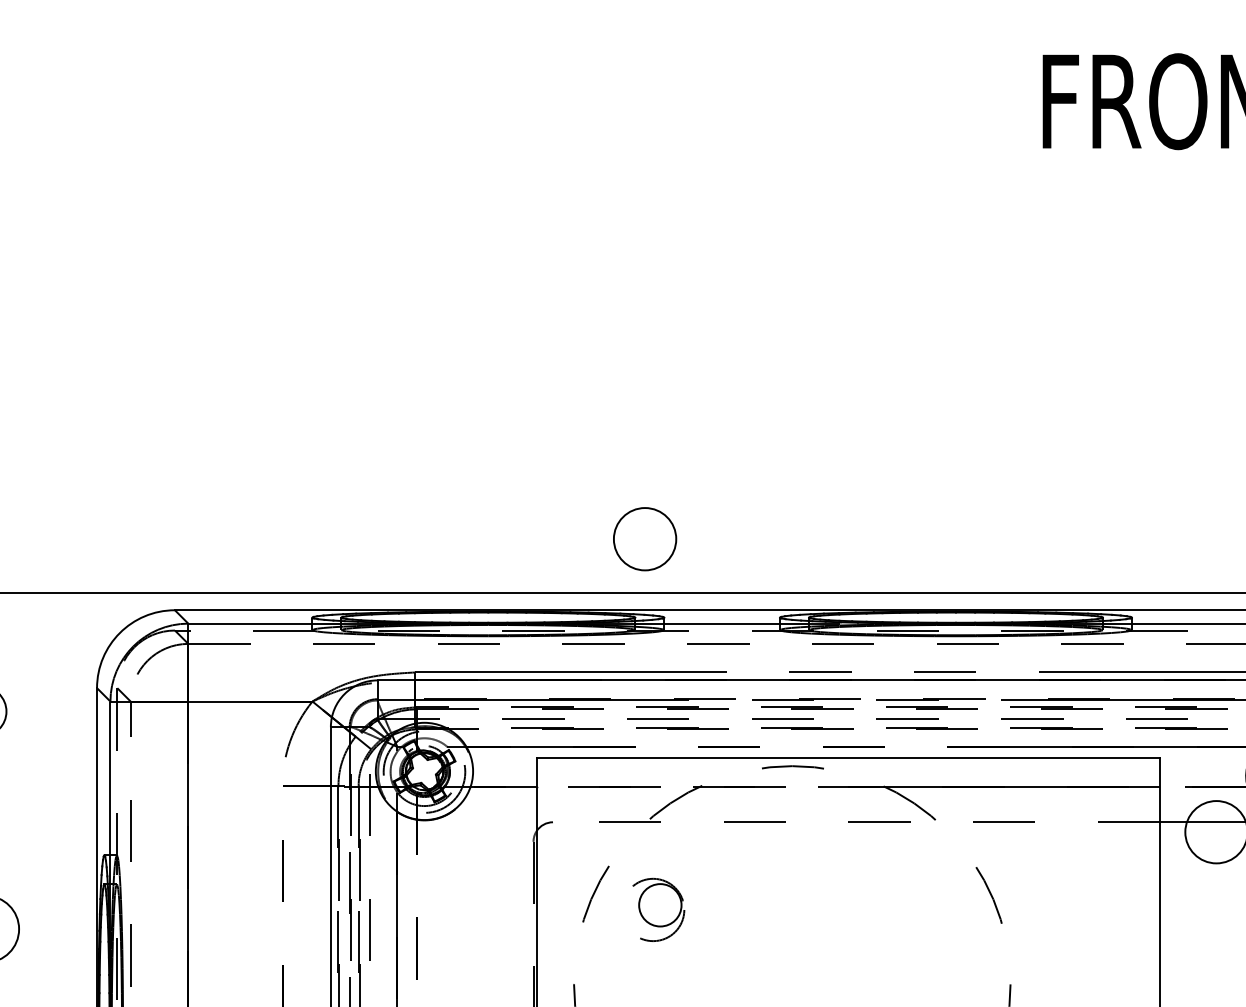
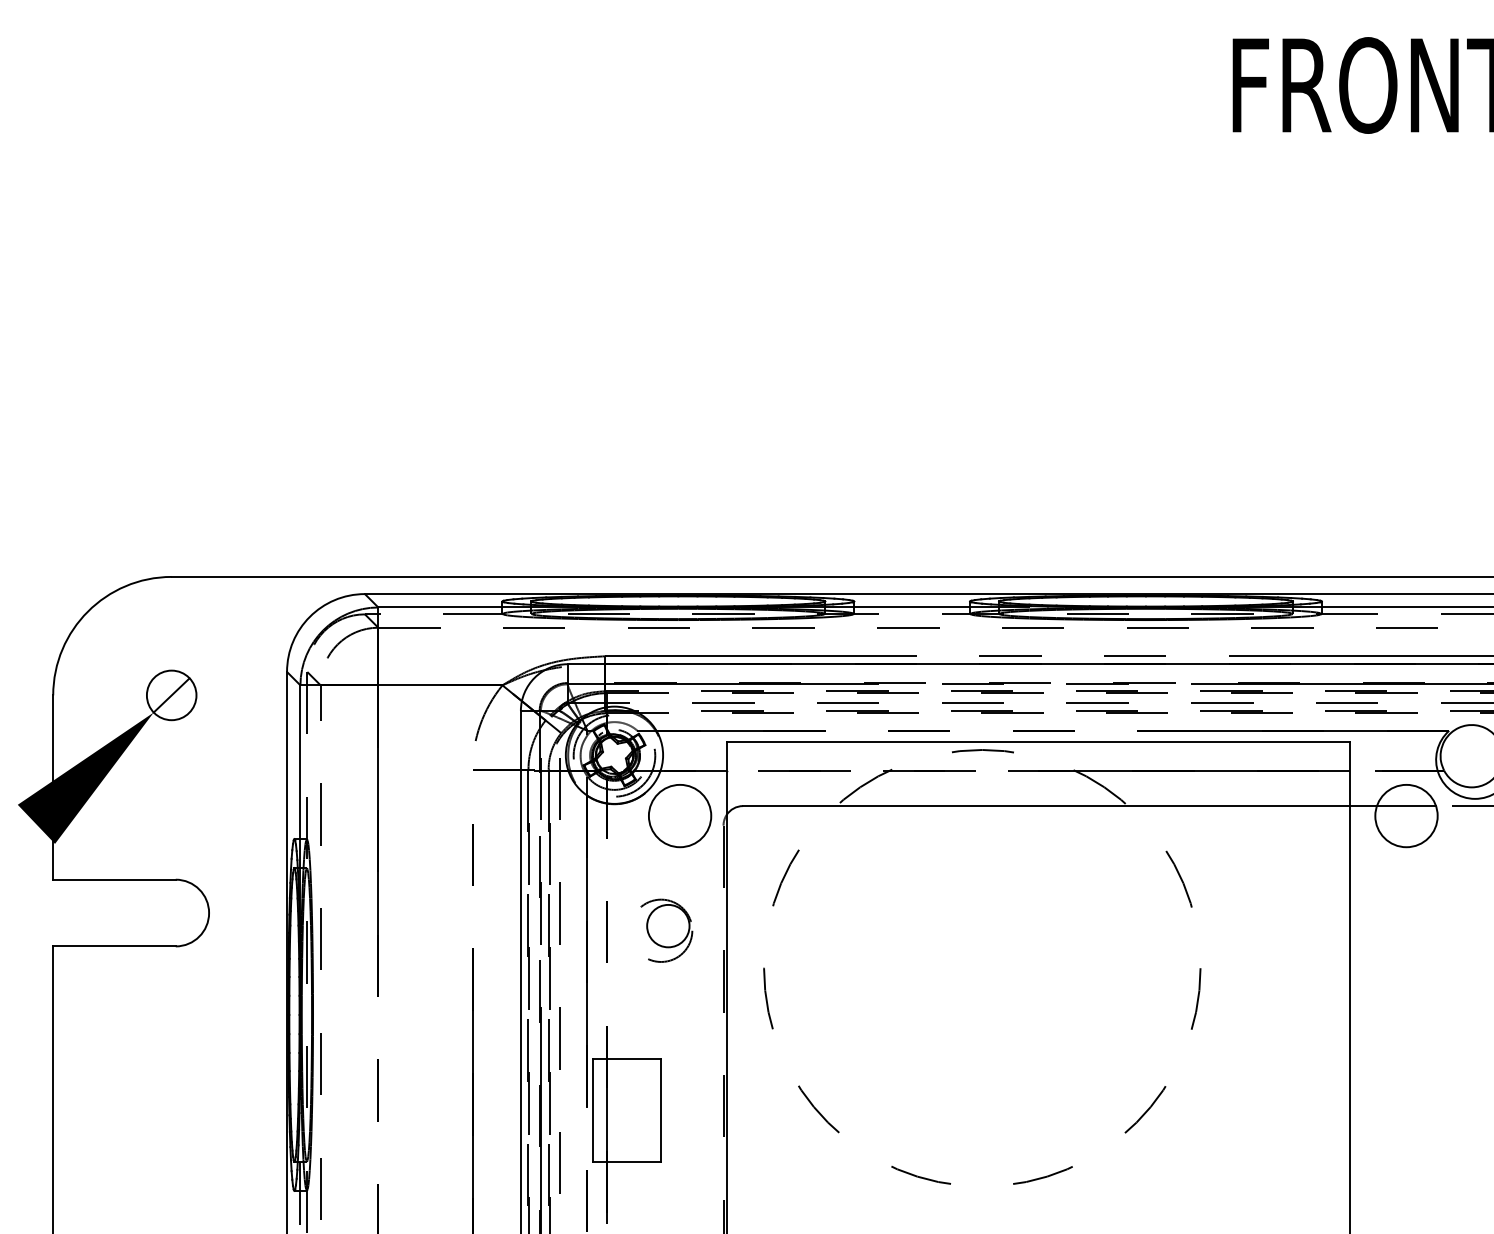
circle: (645, 539) -> (680, 816), moved
line: (856, 822) -> (1046, 806), dashed -> solid
part: (658, 909) -> (666, 930), moved

